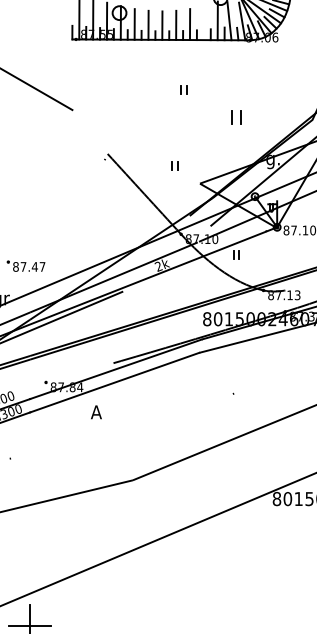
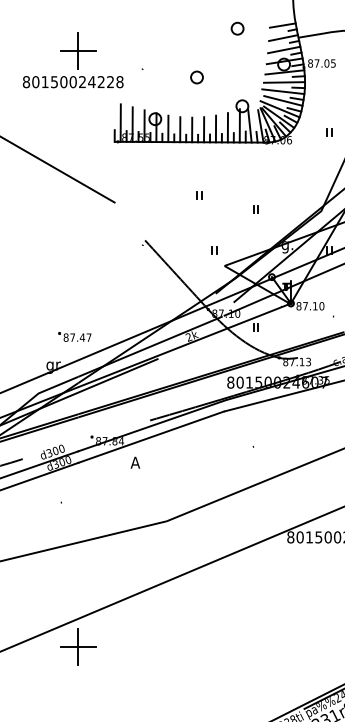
line: (203, 22) -> (227, 127), added
part: (183, 90) -> (199, 195), moved
part: (235, 118) -> (255, 209), size x0.62
part: (175, 165) -> (214, 250), moved

